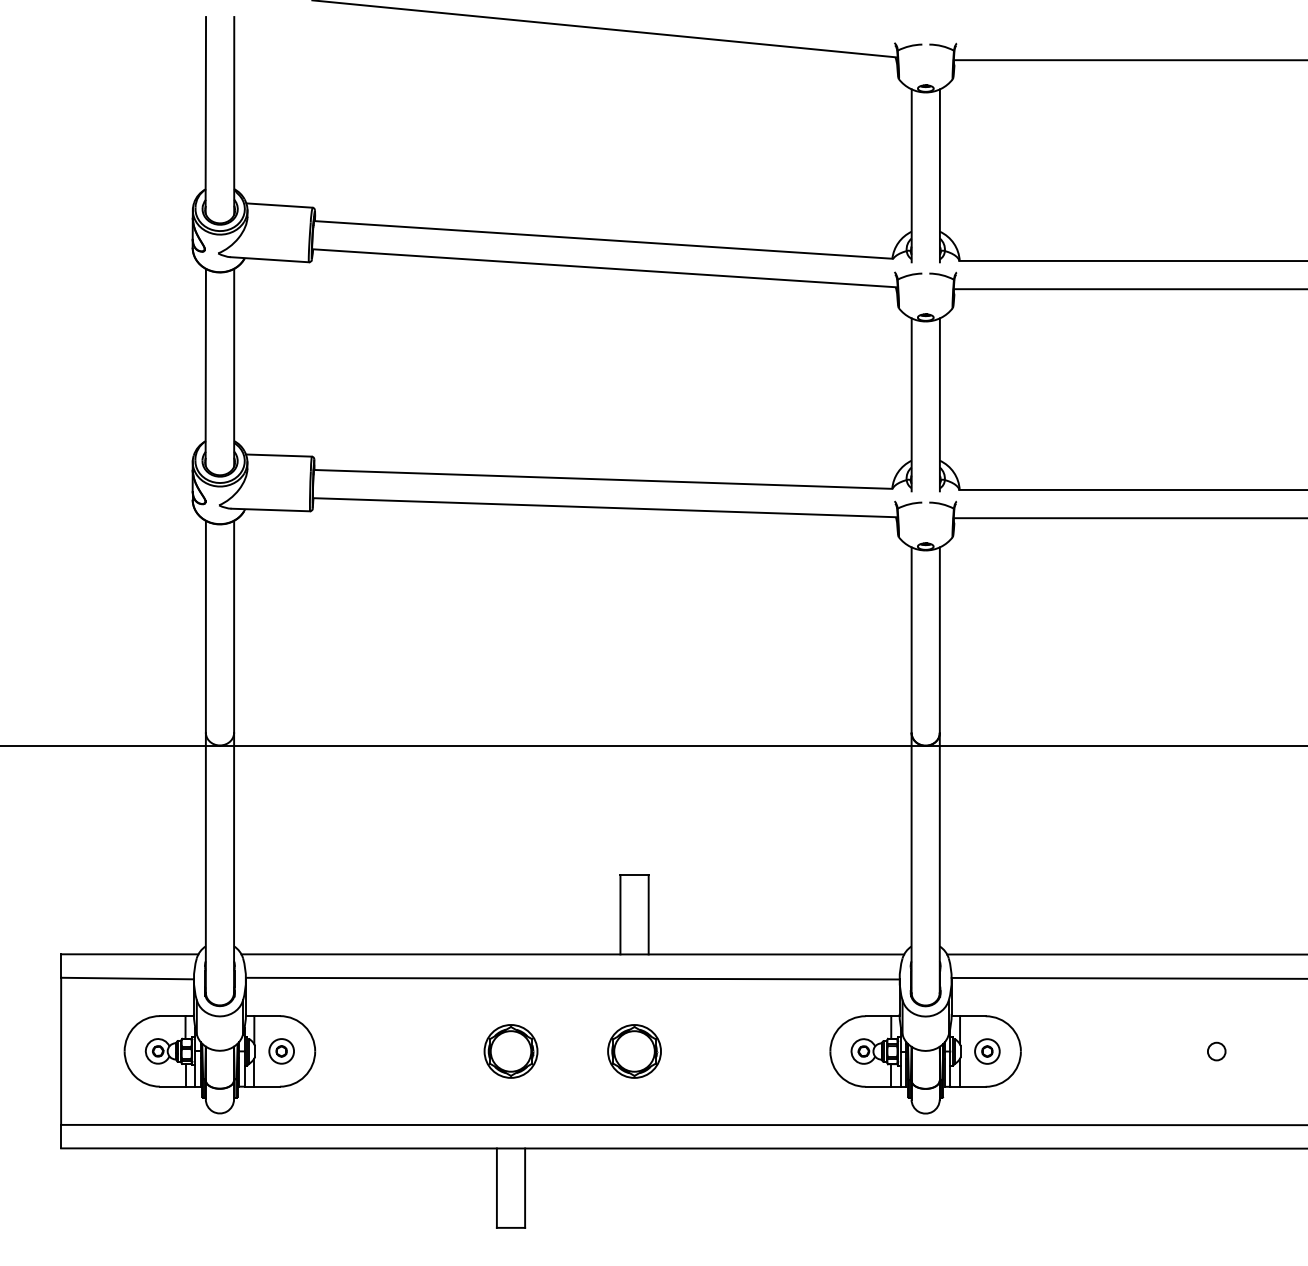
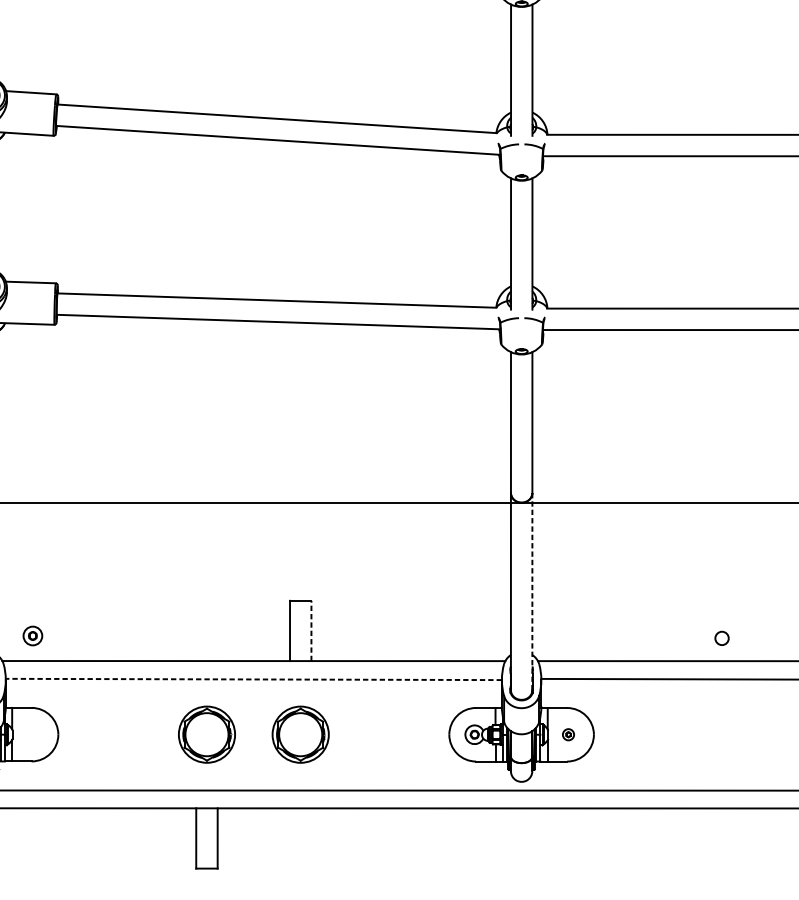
line: (939, 863) -> (532, 592), solid -> dashed
line: (648, 914) -> (311, 630), solid -> dashed
line: (572, 978) -> (253, 679), solid -> dashed
part: (281, 1051) -> (32, 636), moved
part: (510, 1051) -> (206, 734), size x1.4
part: (634, 1051) -> (300, 734), size x1.4
part: (987, 1051) -> (568, 734), size x0.6
circle: (1216, 1051) -> (721, 638), moved

